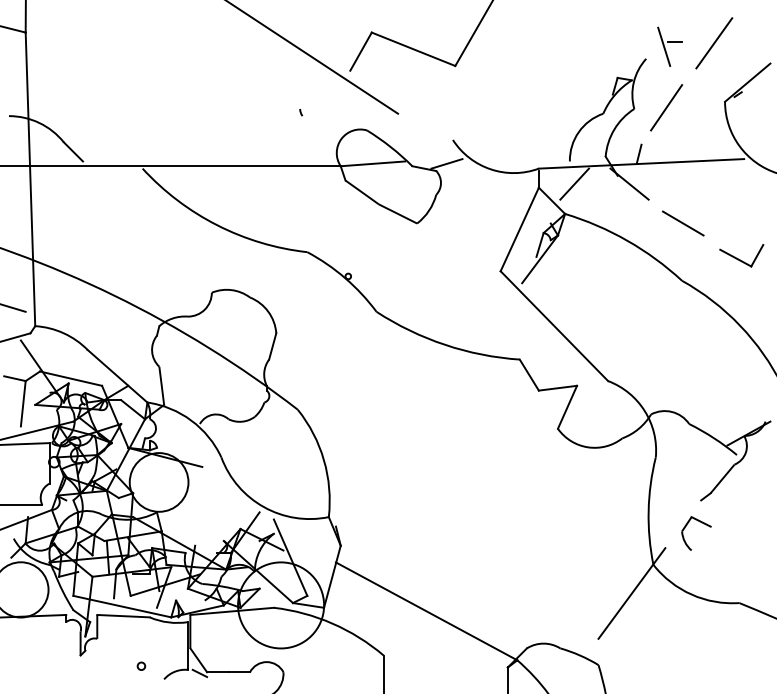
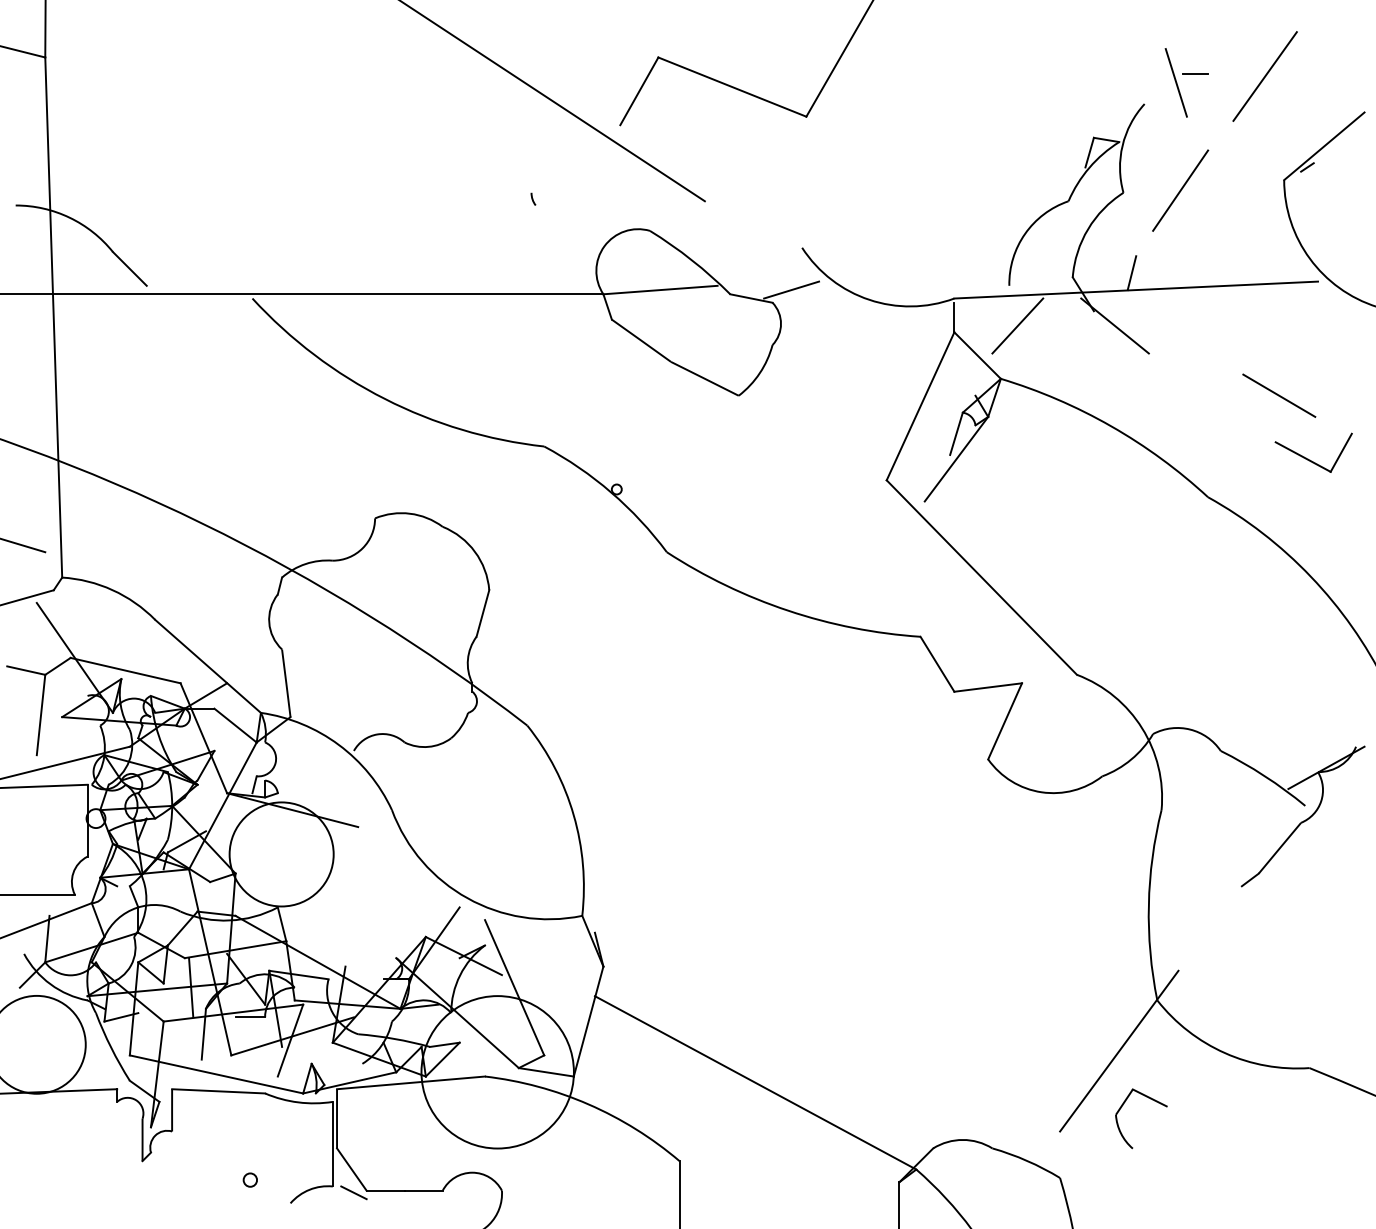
line: (683, 223) -> (1279, 395), moved
part: (701, 523) -> (1150, 1100), moved

